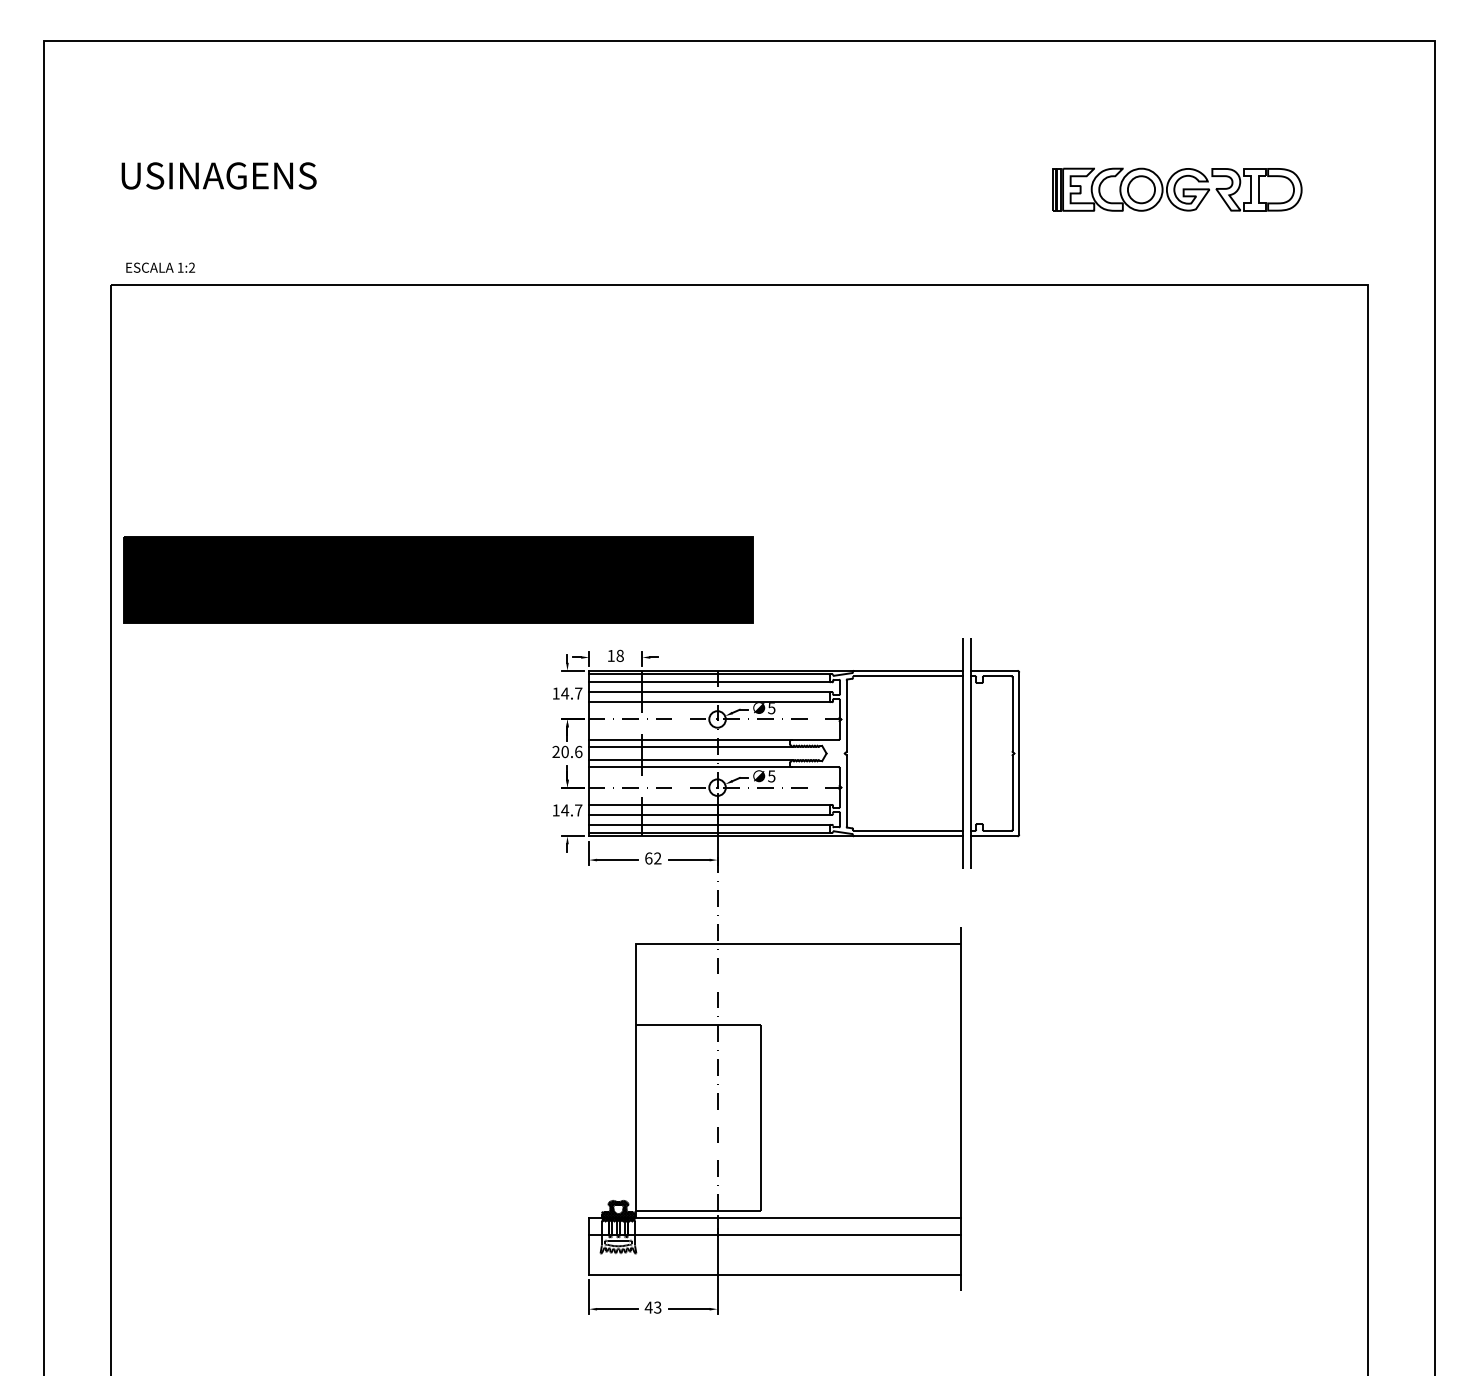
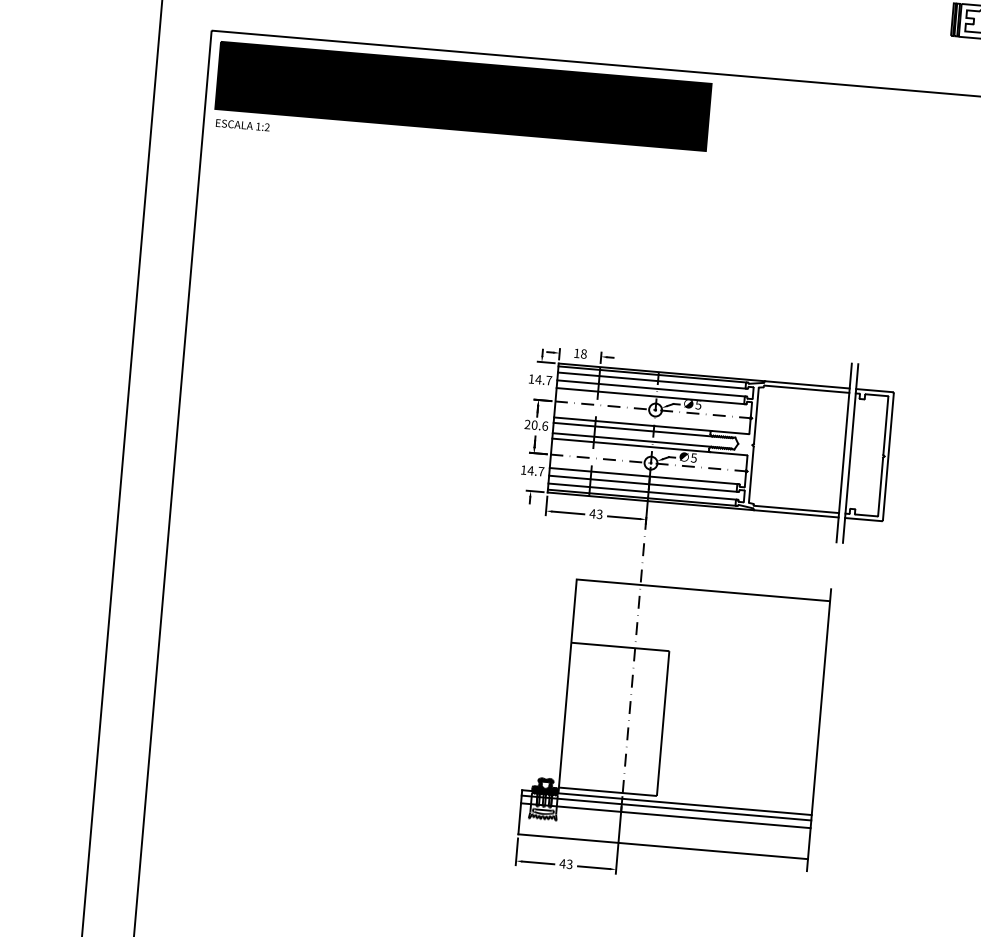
text: (160, 267) -> (242, 125), moved
part: (438, 579) -> (463, 96), moved
text: (652, 858) -> (595, 514), 62 -> 43
line: (774, 1225) -> (666, 808), added

